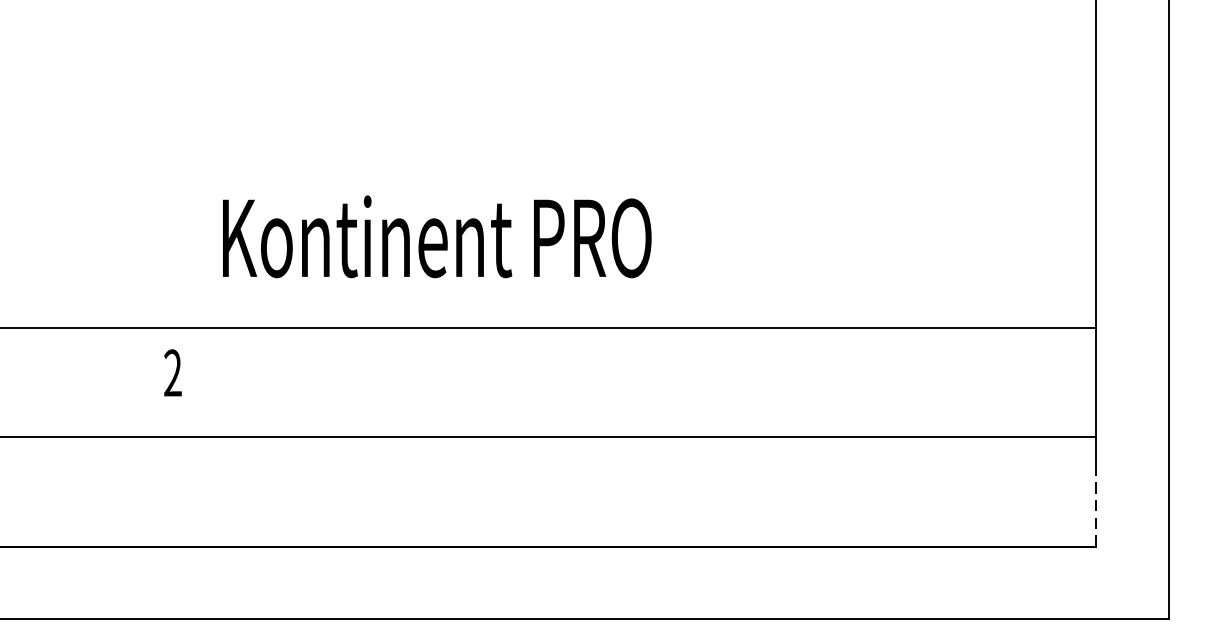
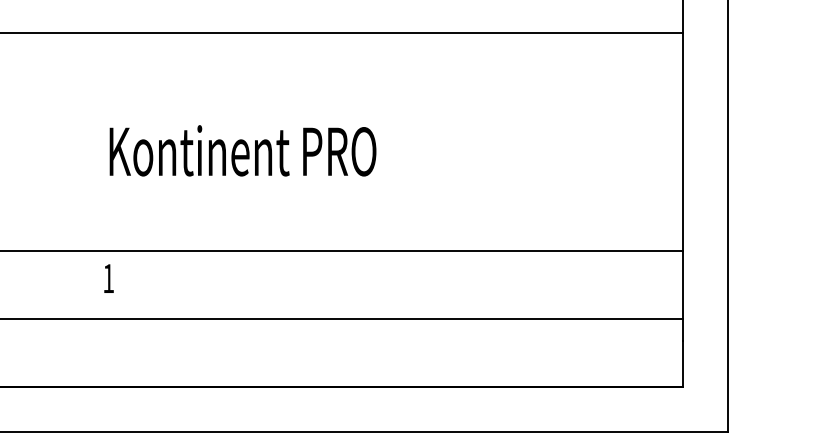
text: (436, 236) -> (242, 150), moved
text: (172, 371) -> (108, 277), 2 -> 1
line: (1095, 509) -> (682, 363), dashed -> solid

